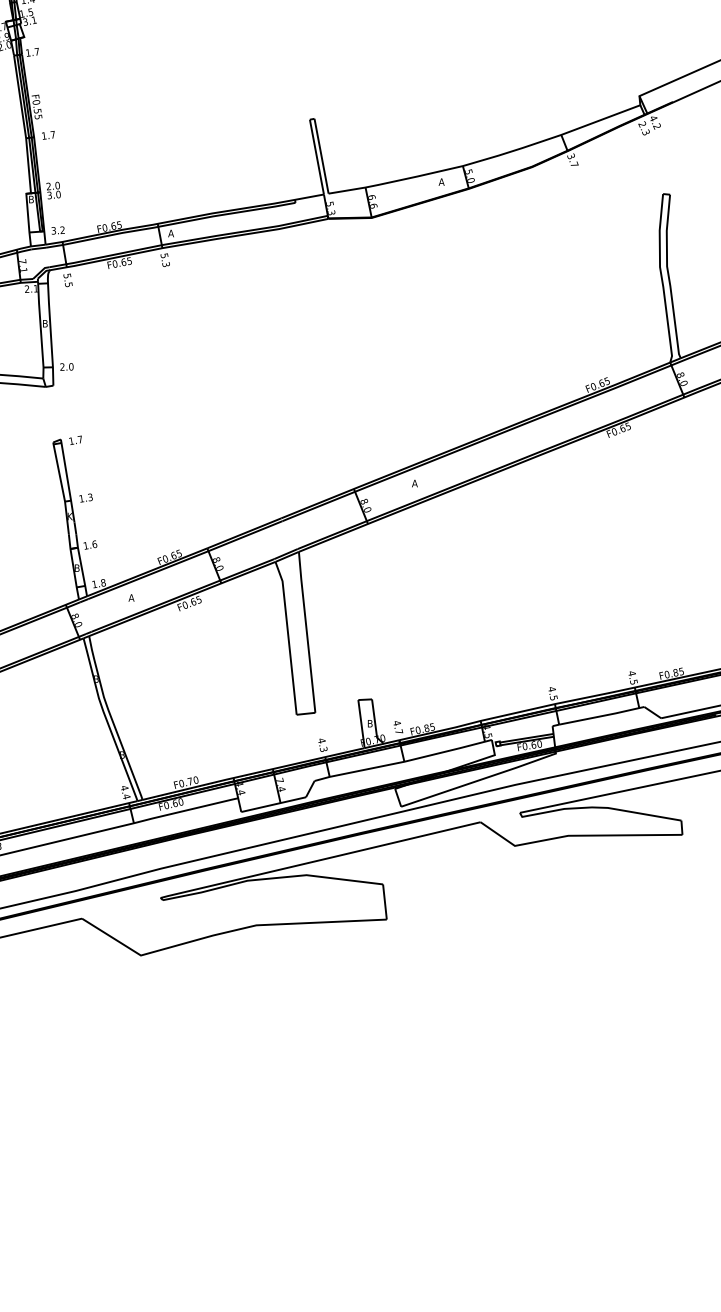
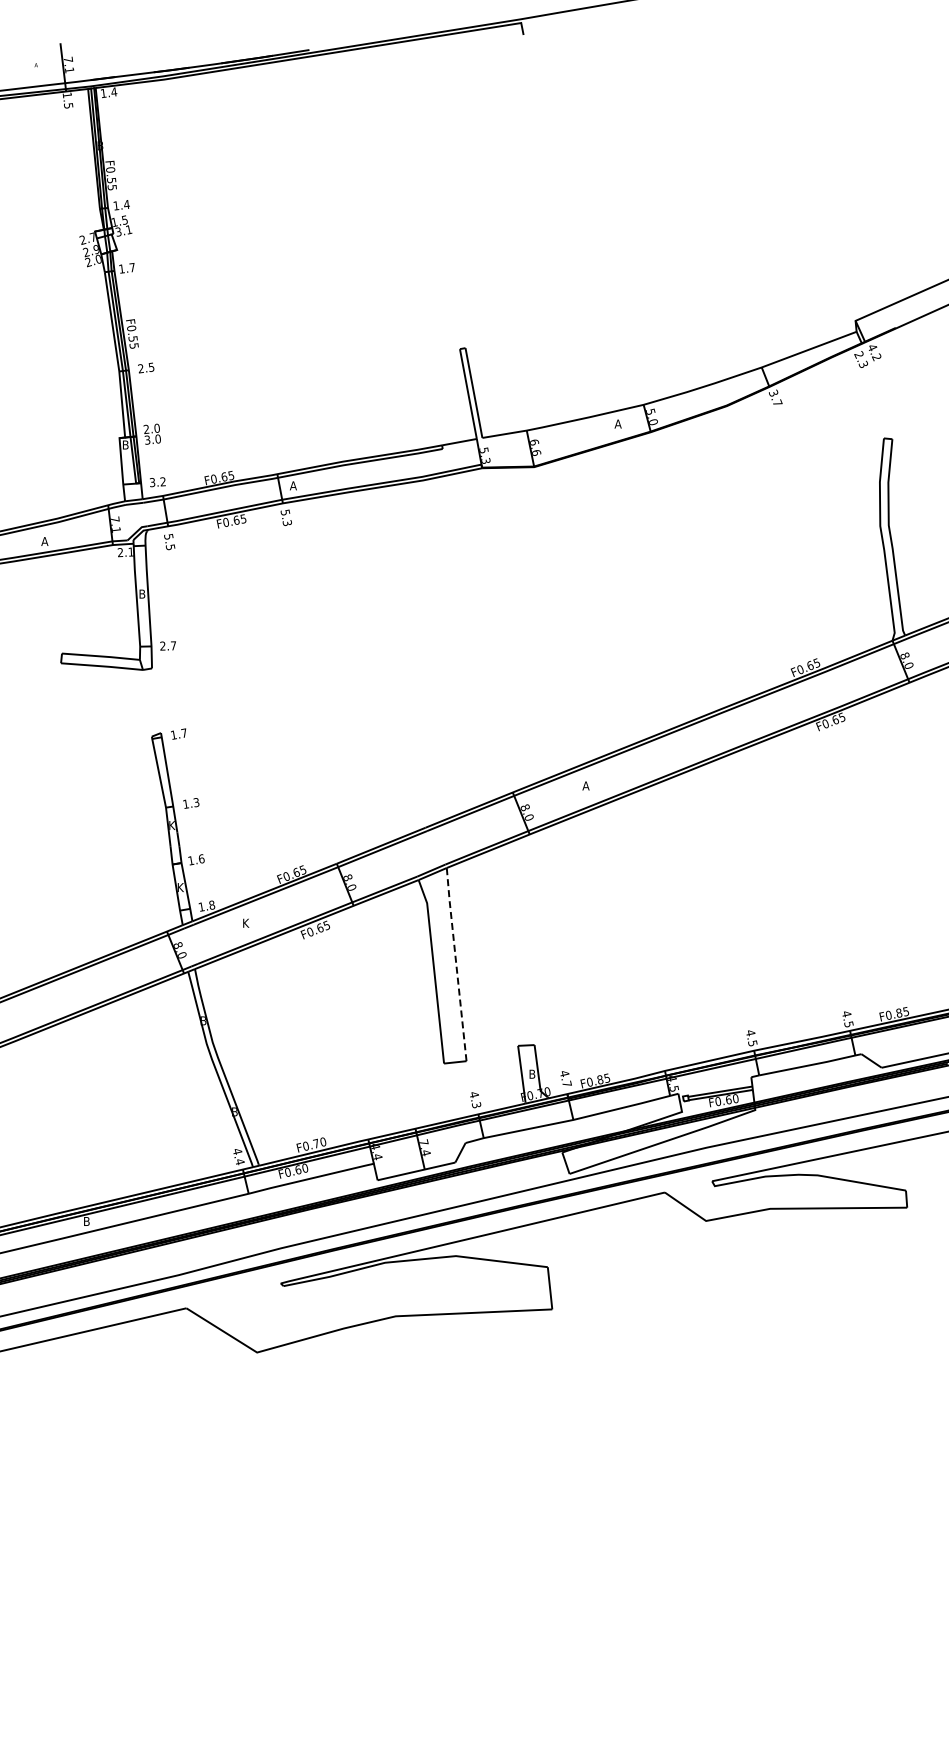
text: (48, 134) -> (146, 367), 1.7 -> 2.5
text: (71, 366) -> (173, 645), 2.0 -> 2.7
text: (77, 568) -> (181, 887), B -> K
text: (131, 597) -> (245, 922), A -> K
line: (307, 631) -> (456, 963), solid -> dashed

